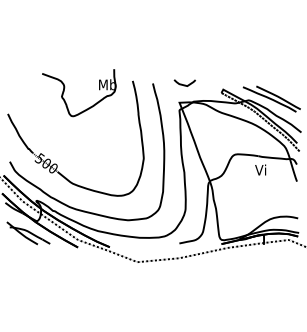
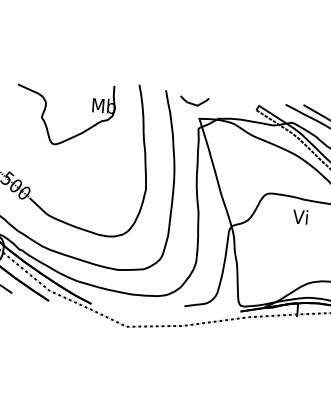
curve: (184, 84) -> (193, 103), moved
part: (64, 92) -> (45, 111), moved

